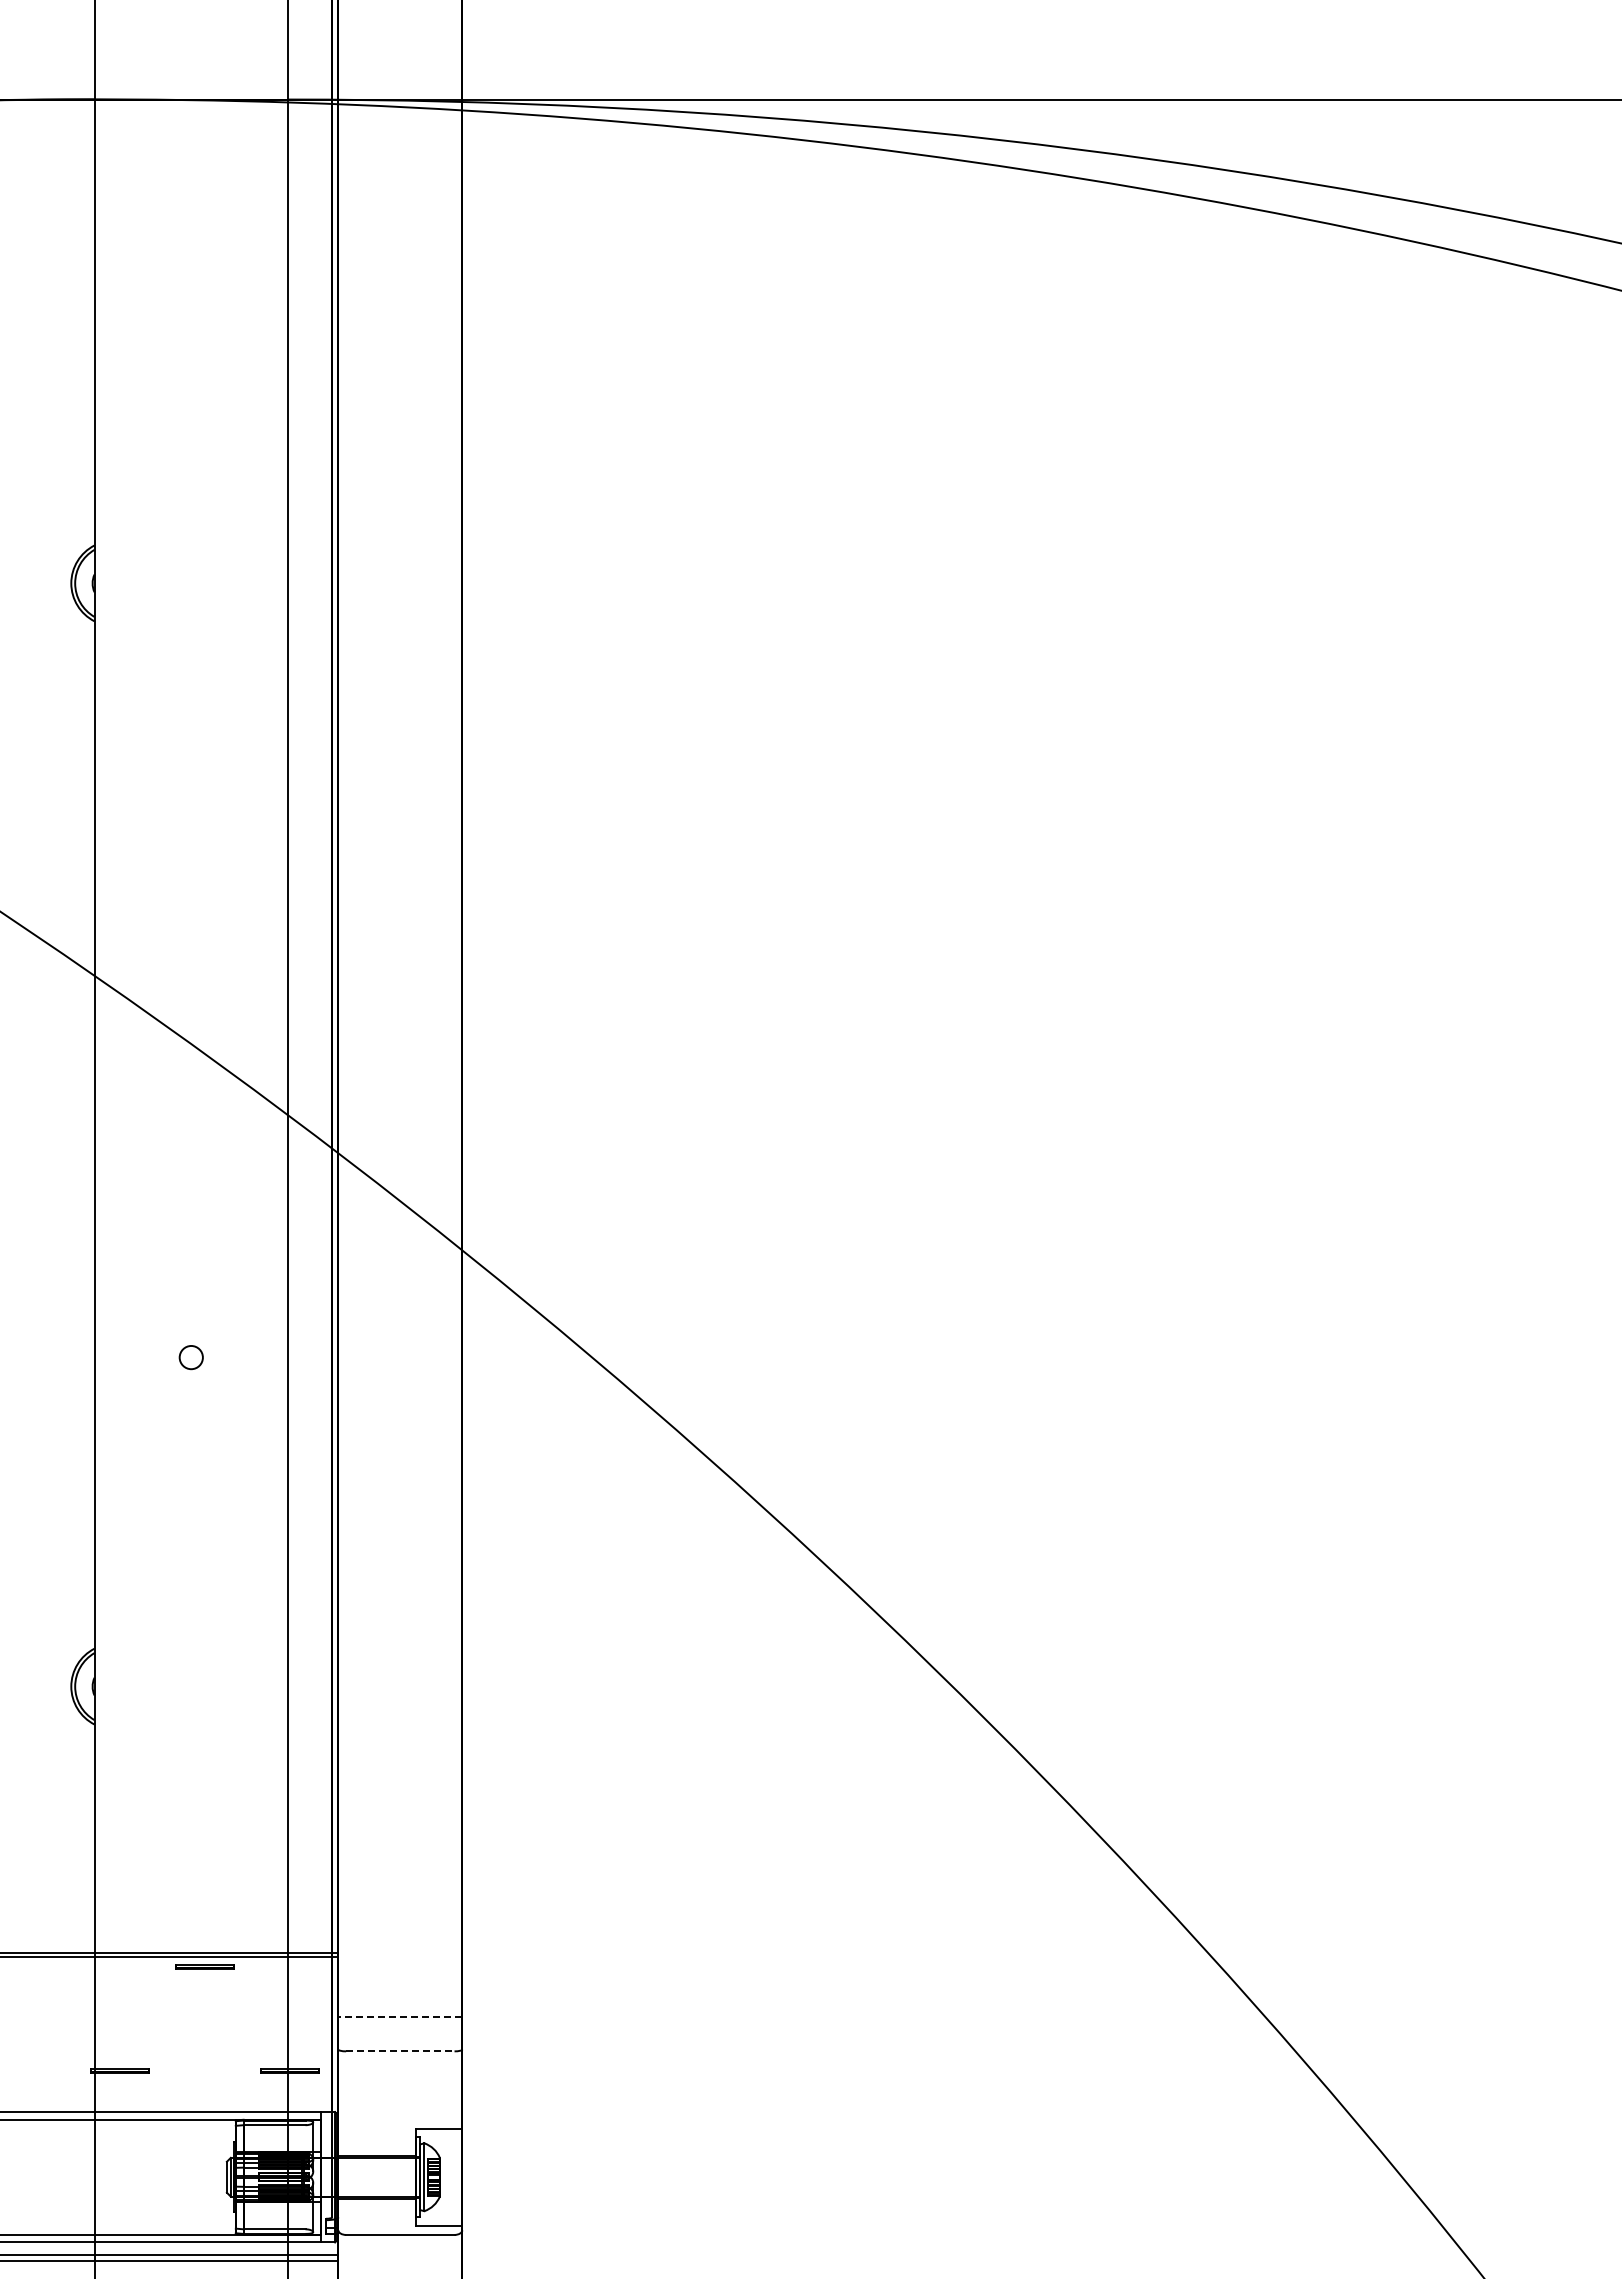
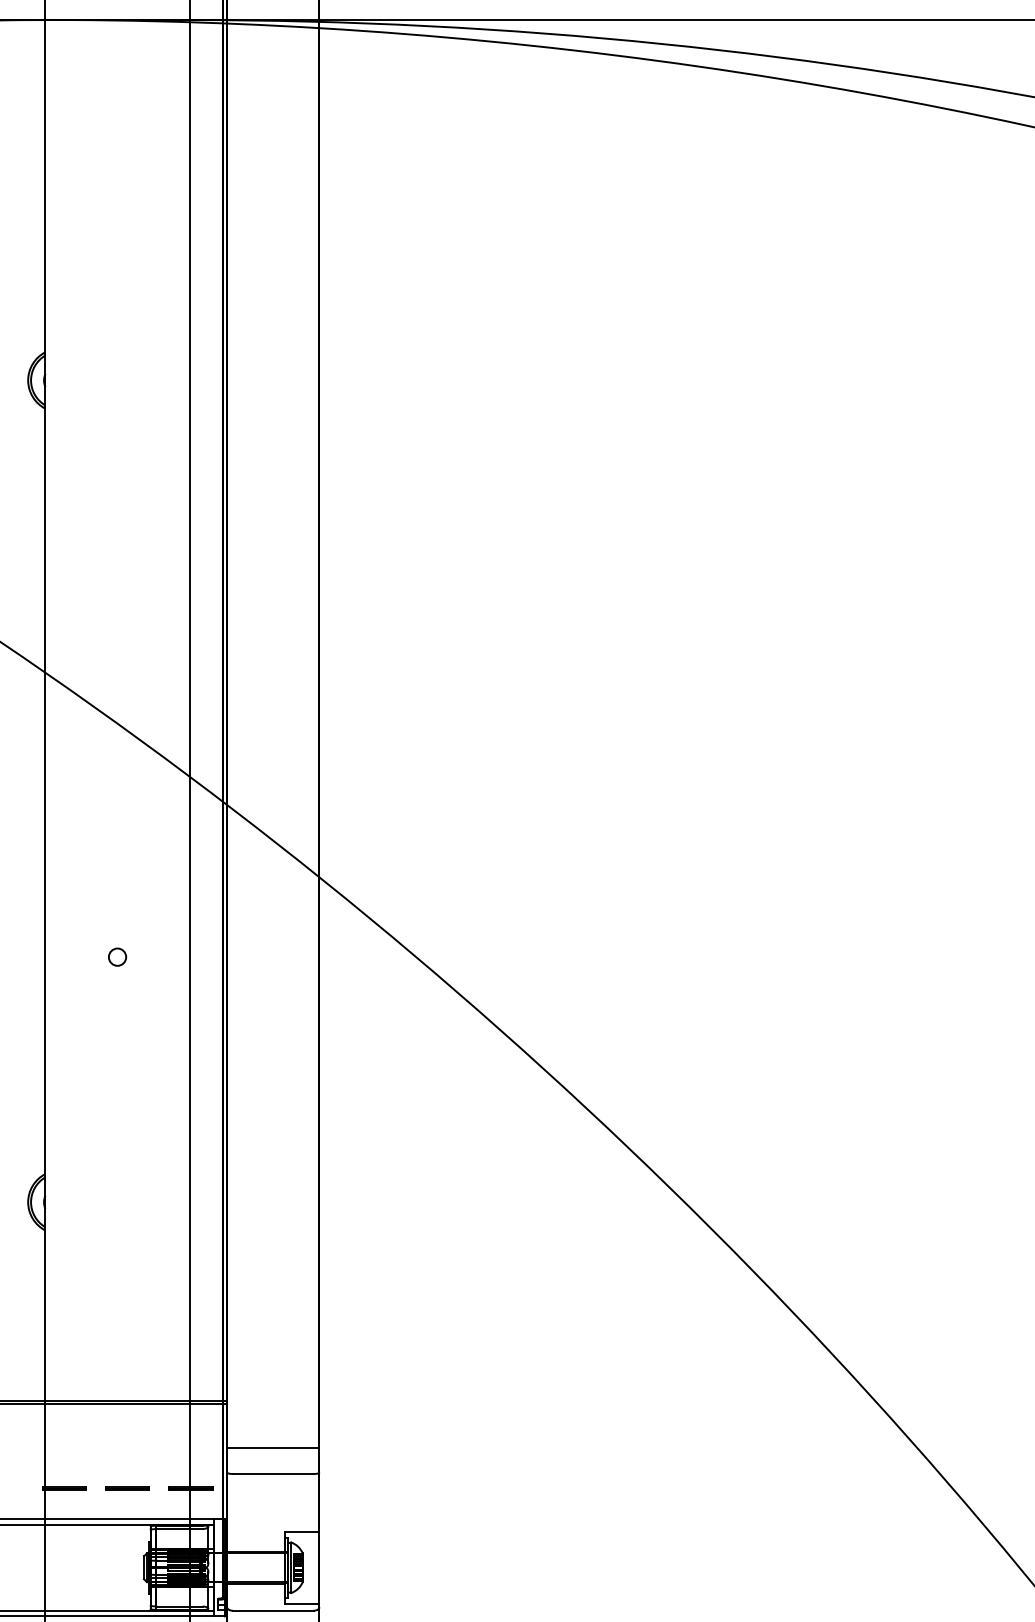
part: (204, 1966) -> (127, 1488), moved
line: (400, 2016) -> (273, 1448), dashed -> solid
line: (400, 2051) -> (273, 1474), dashed -> solid

